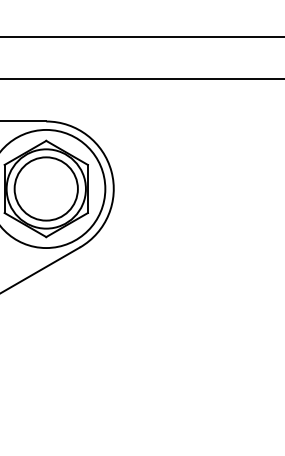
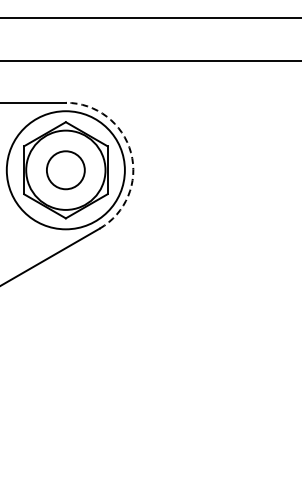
arc: (111, 171) -> (131, 152), solid -> dashed
circle: (45, 188) -> (65, 169), size x0.6

